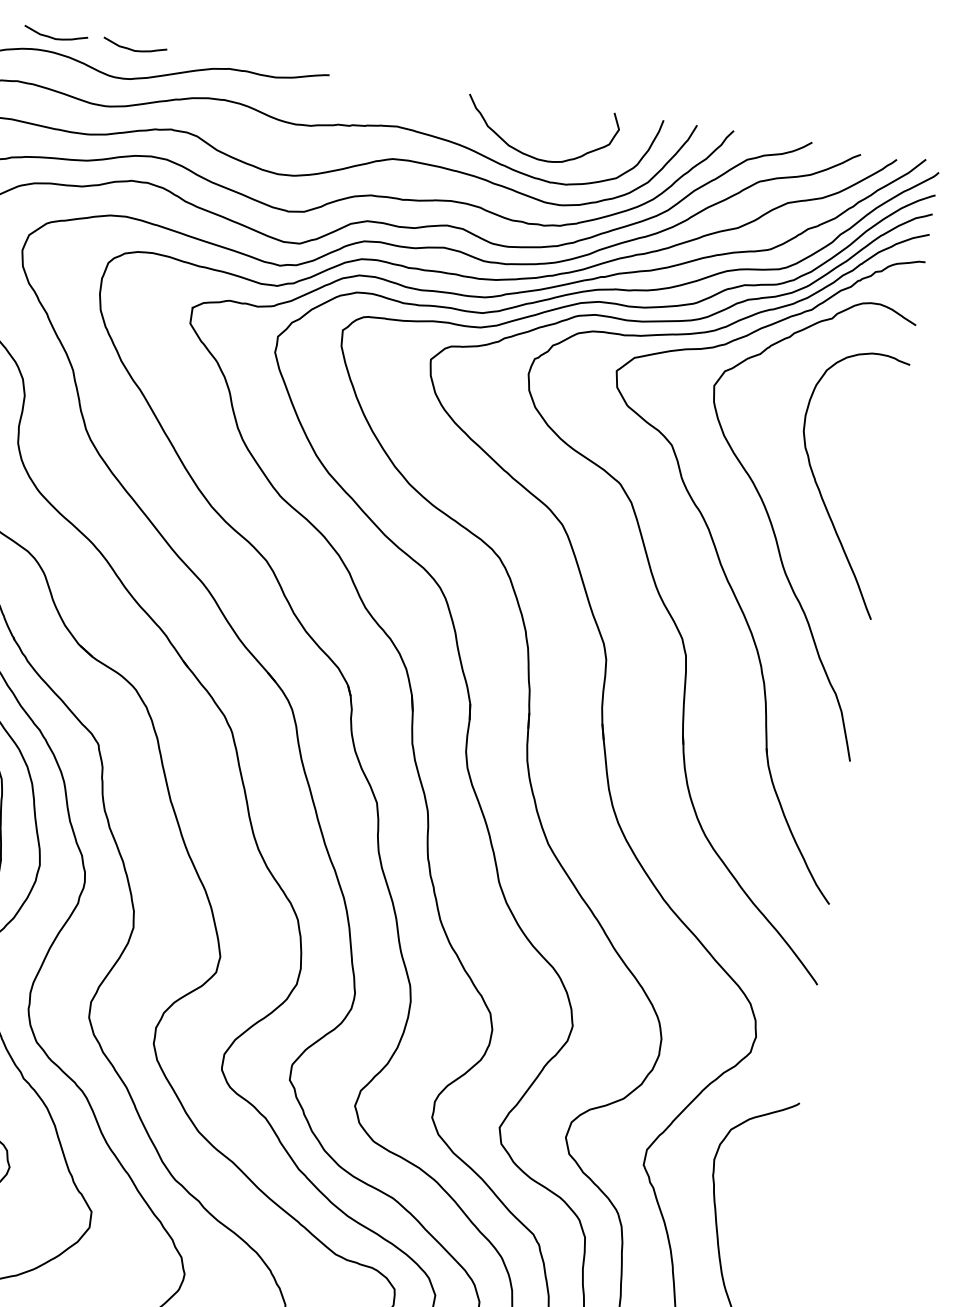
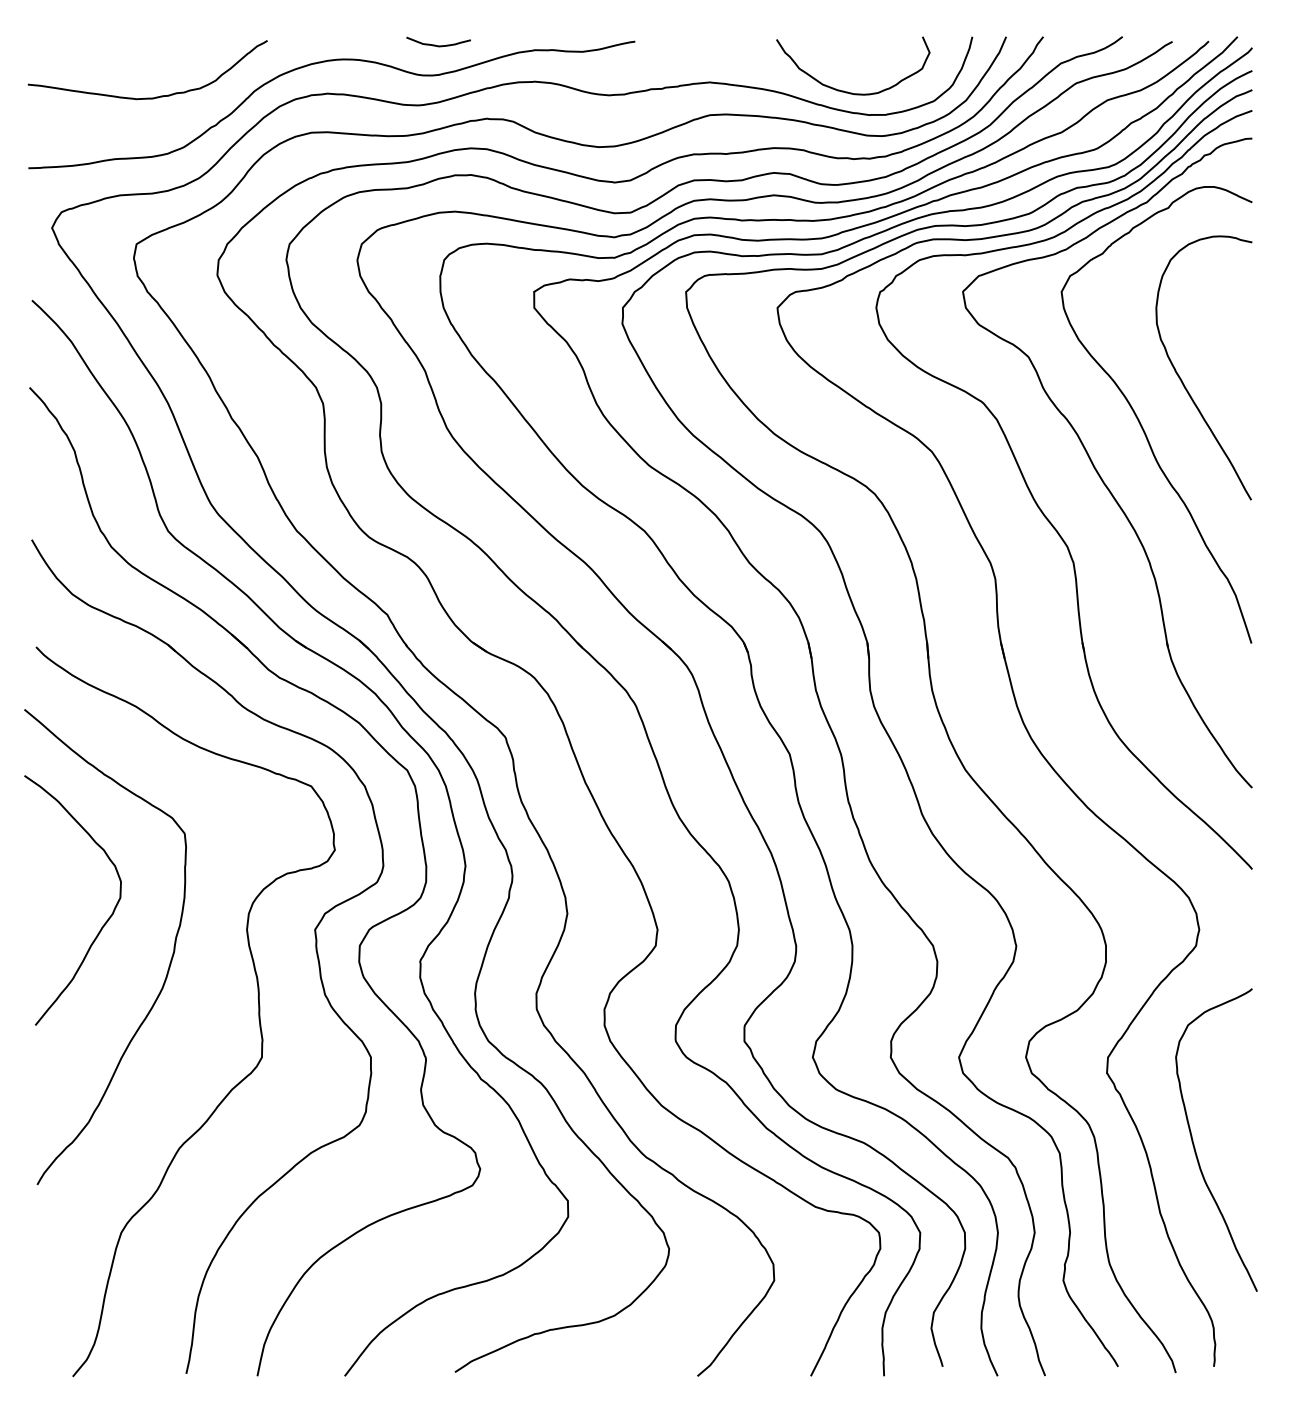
curve: (55, 38) -> (358, 45), removed

